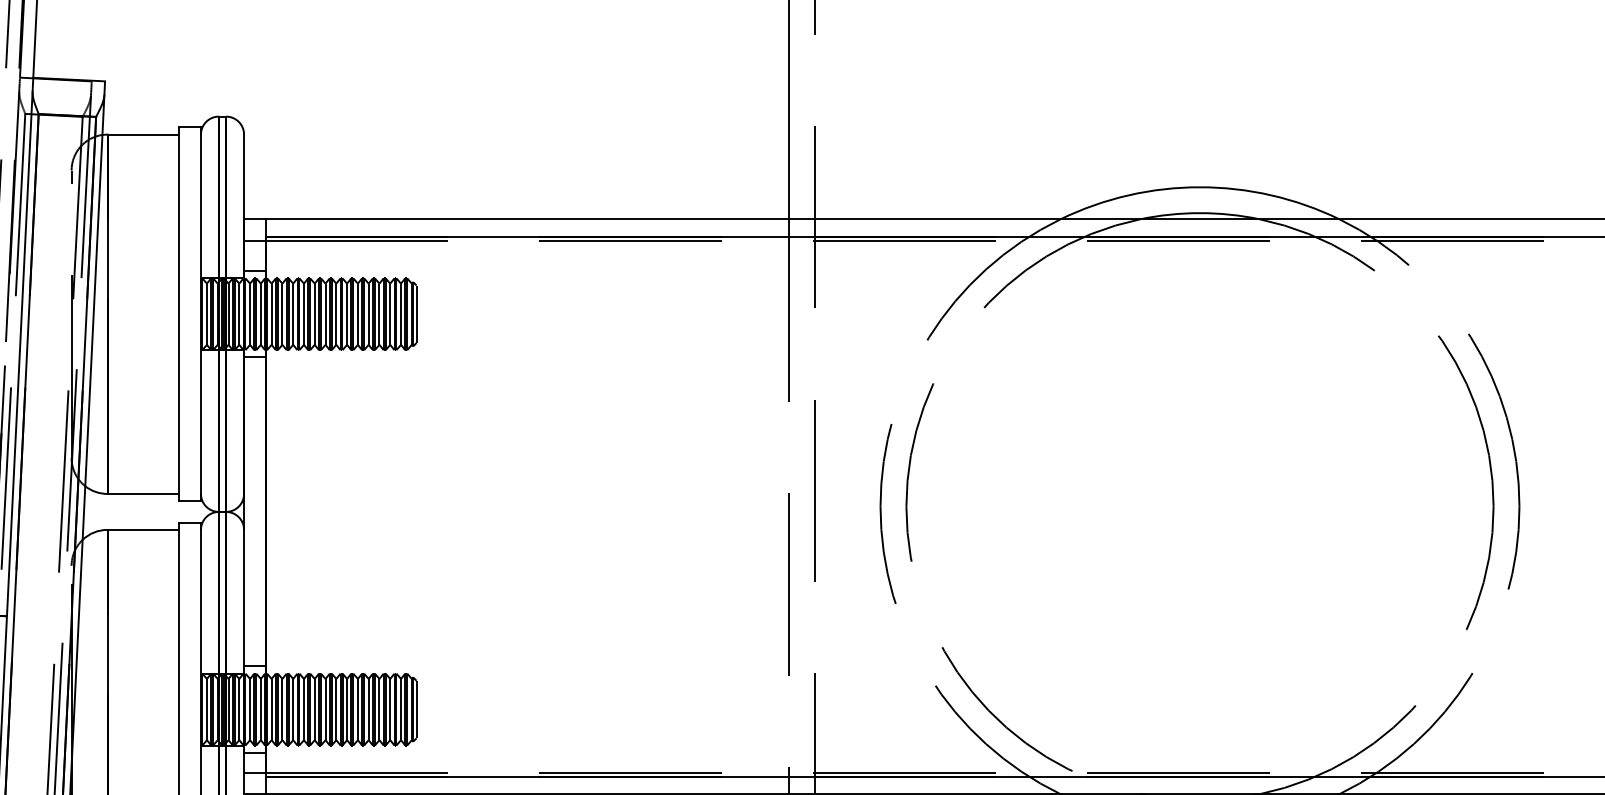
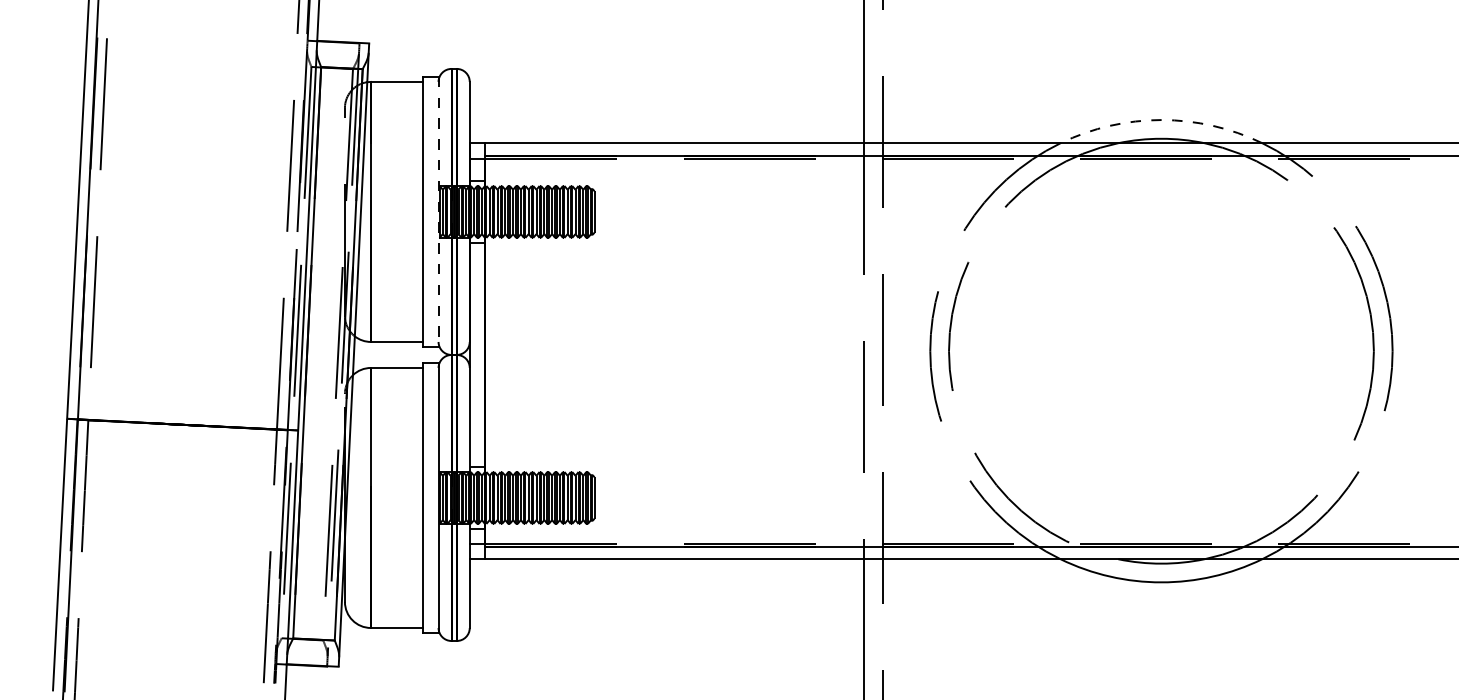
arc: (1200, 187) -> (1161, 120), solid -> dashed
line: (200, 315) -> (438, 212), solid -> dashed

